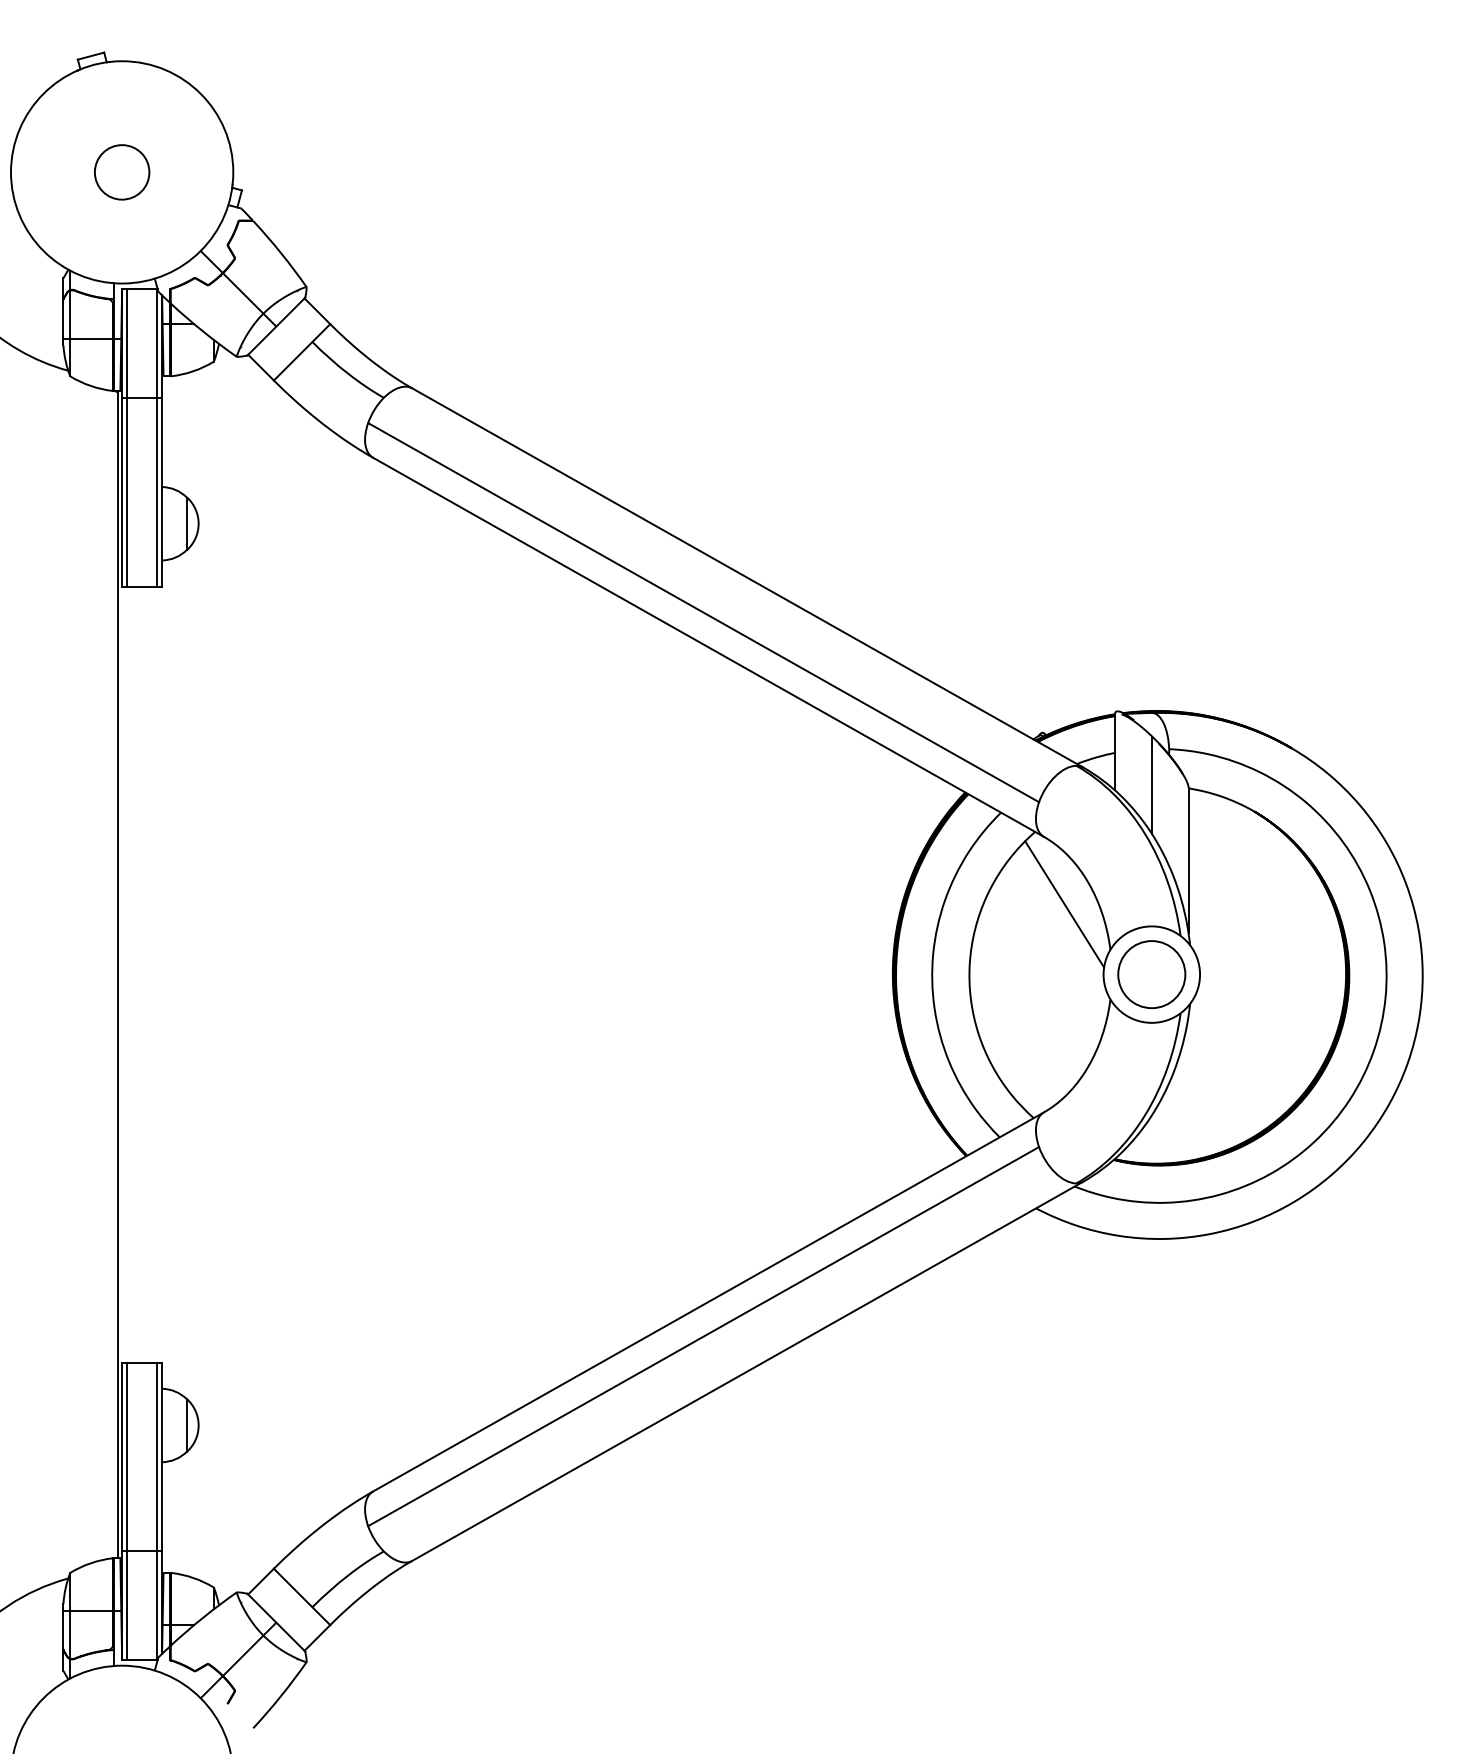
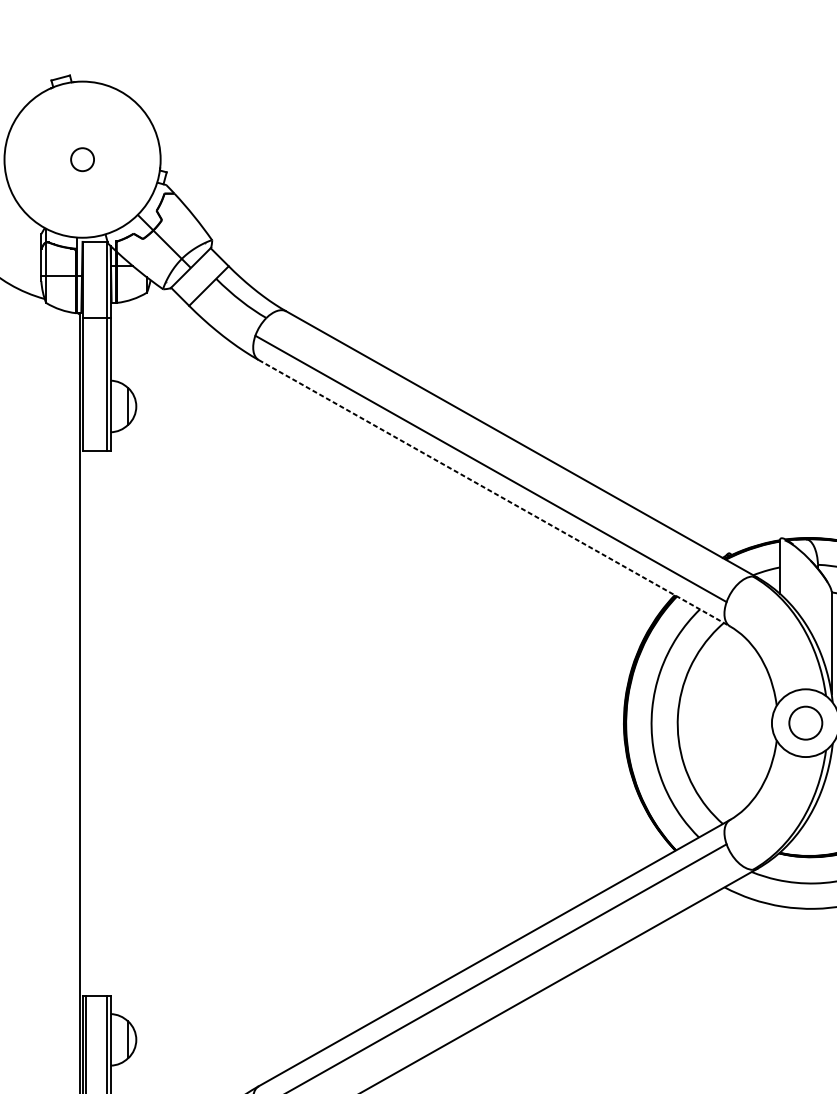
circle: (121, 172) -> (82, 159), size x0.6
line: (127, 437) -> (86, 345), removed
line: (708, 647) -> (494, 493), solid -> dashed
line: (1151, 784) -> (805, 589), removed
line: (1064, 904) -> (744, 673), removed
circle: (1151, 974) -> (805, 723), size x0.7

